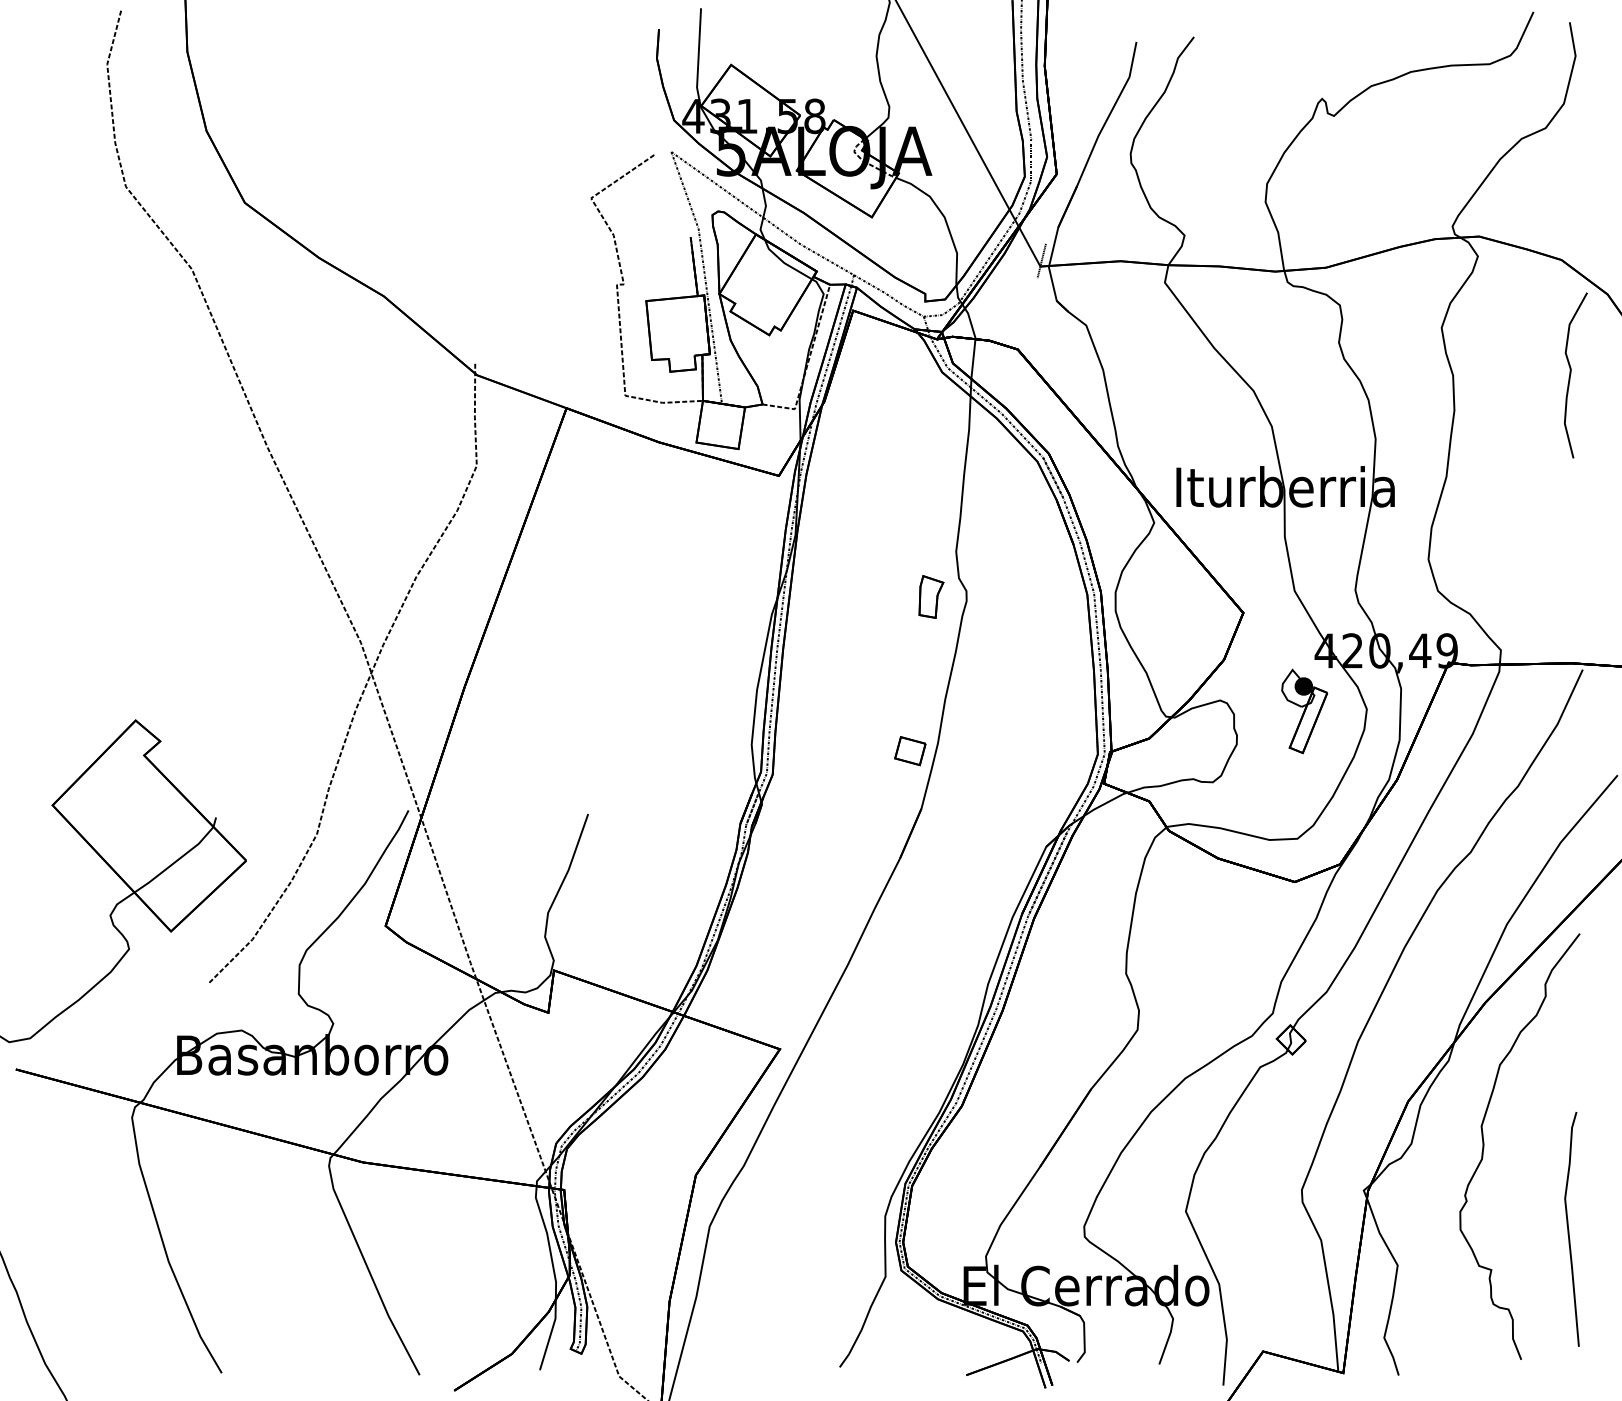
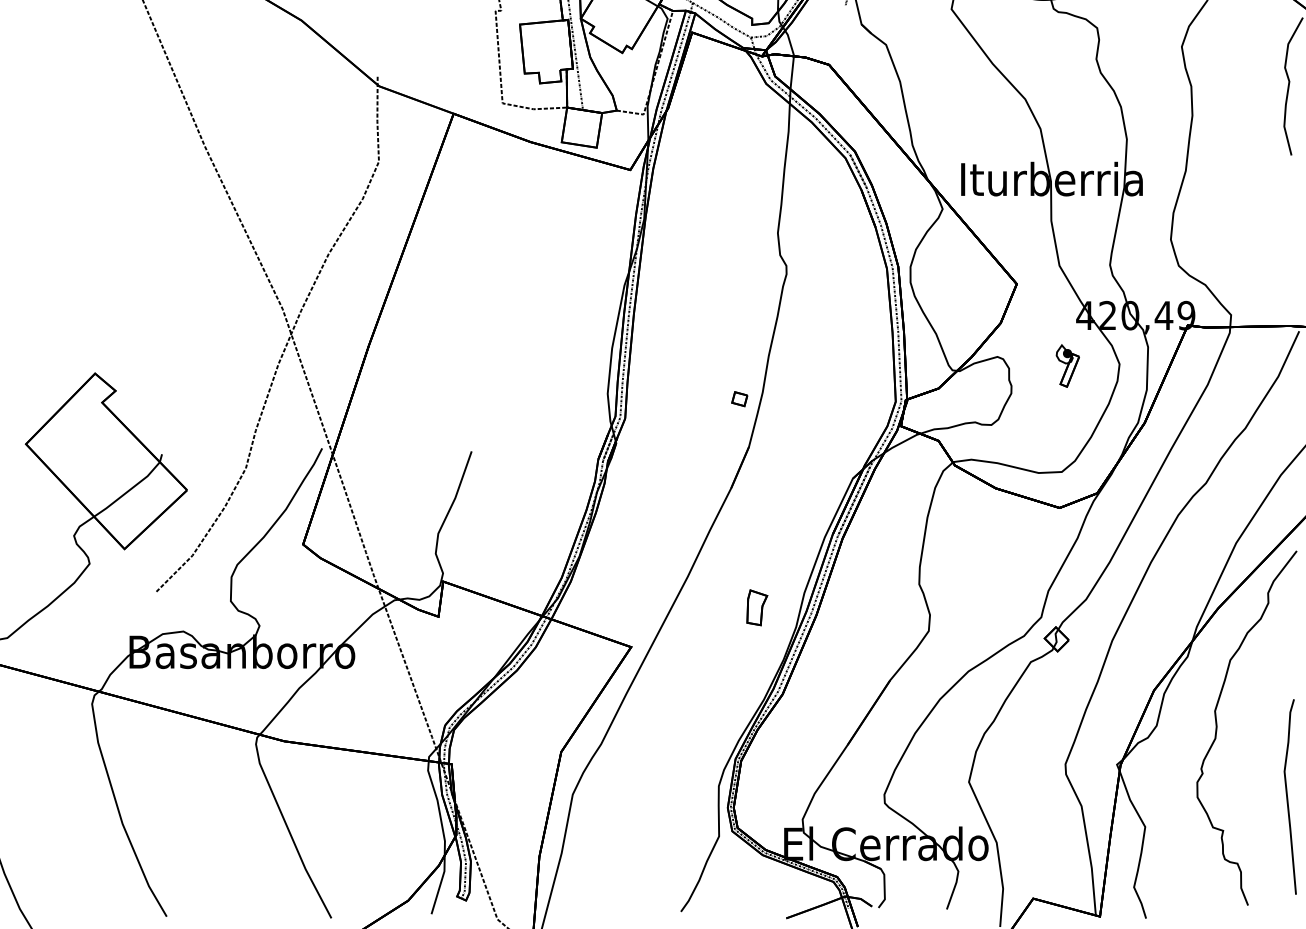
part: (931, 596) -> (757, 607), moved
part: (1304, 711) -> (1067, 366), size x0.6
part: (910, 751) -> (739, 399), size x0.6

